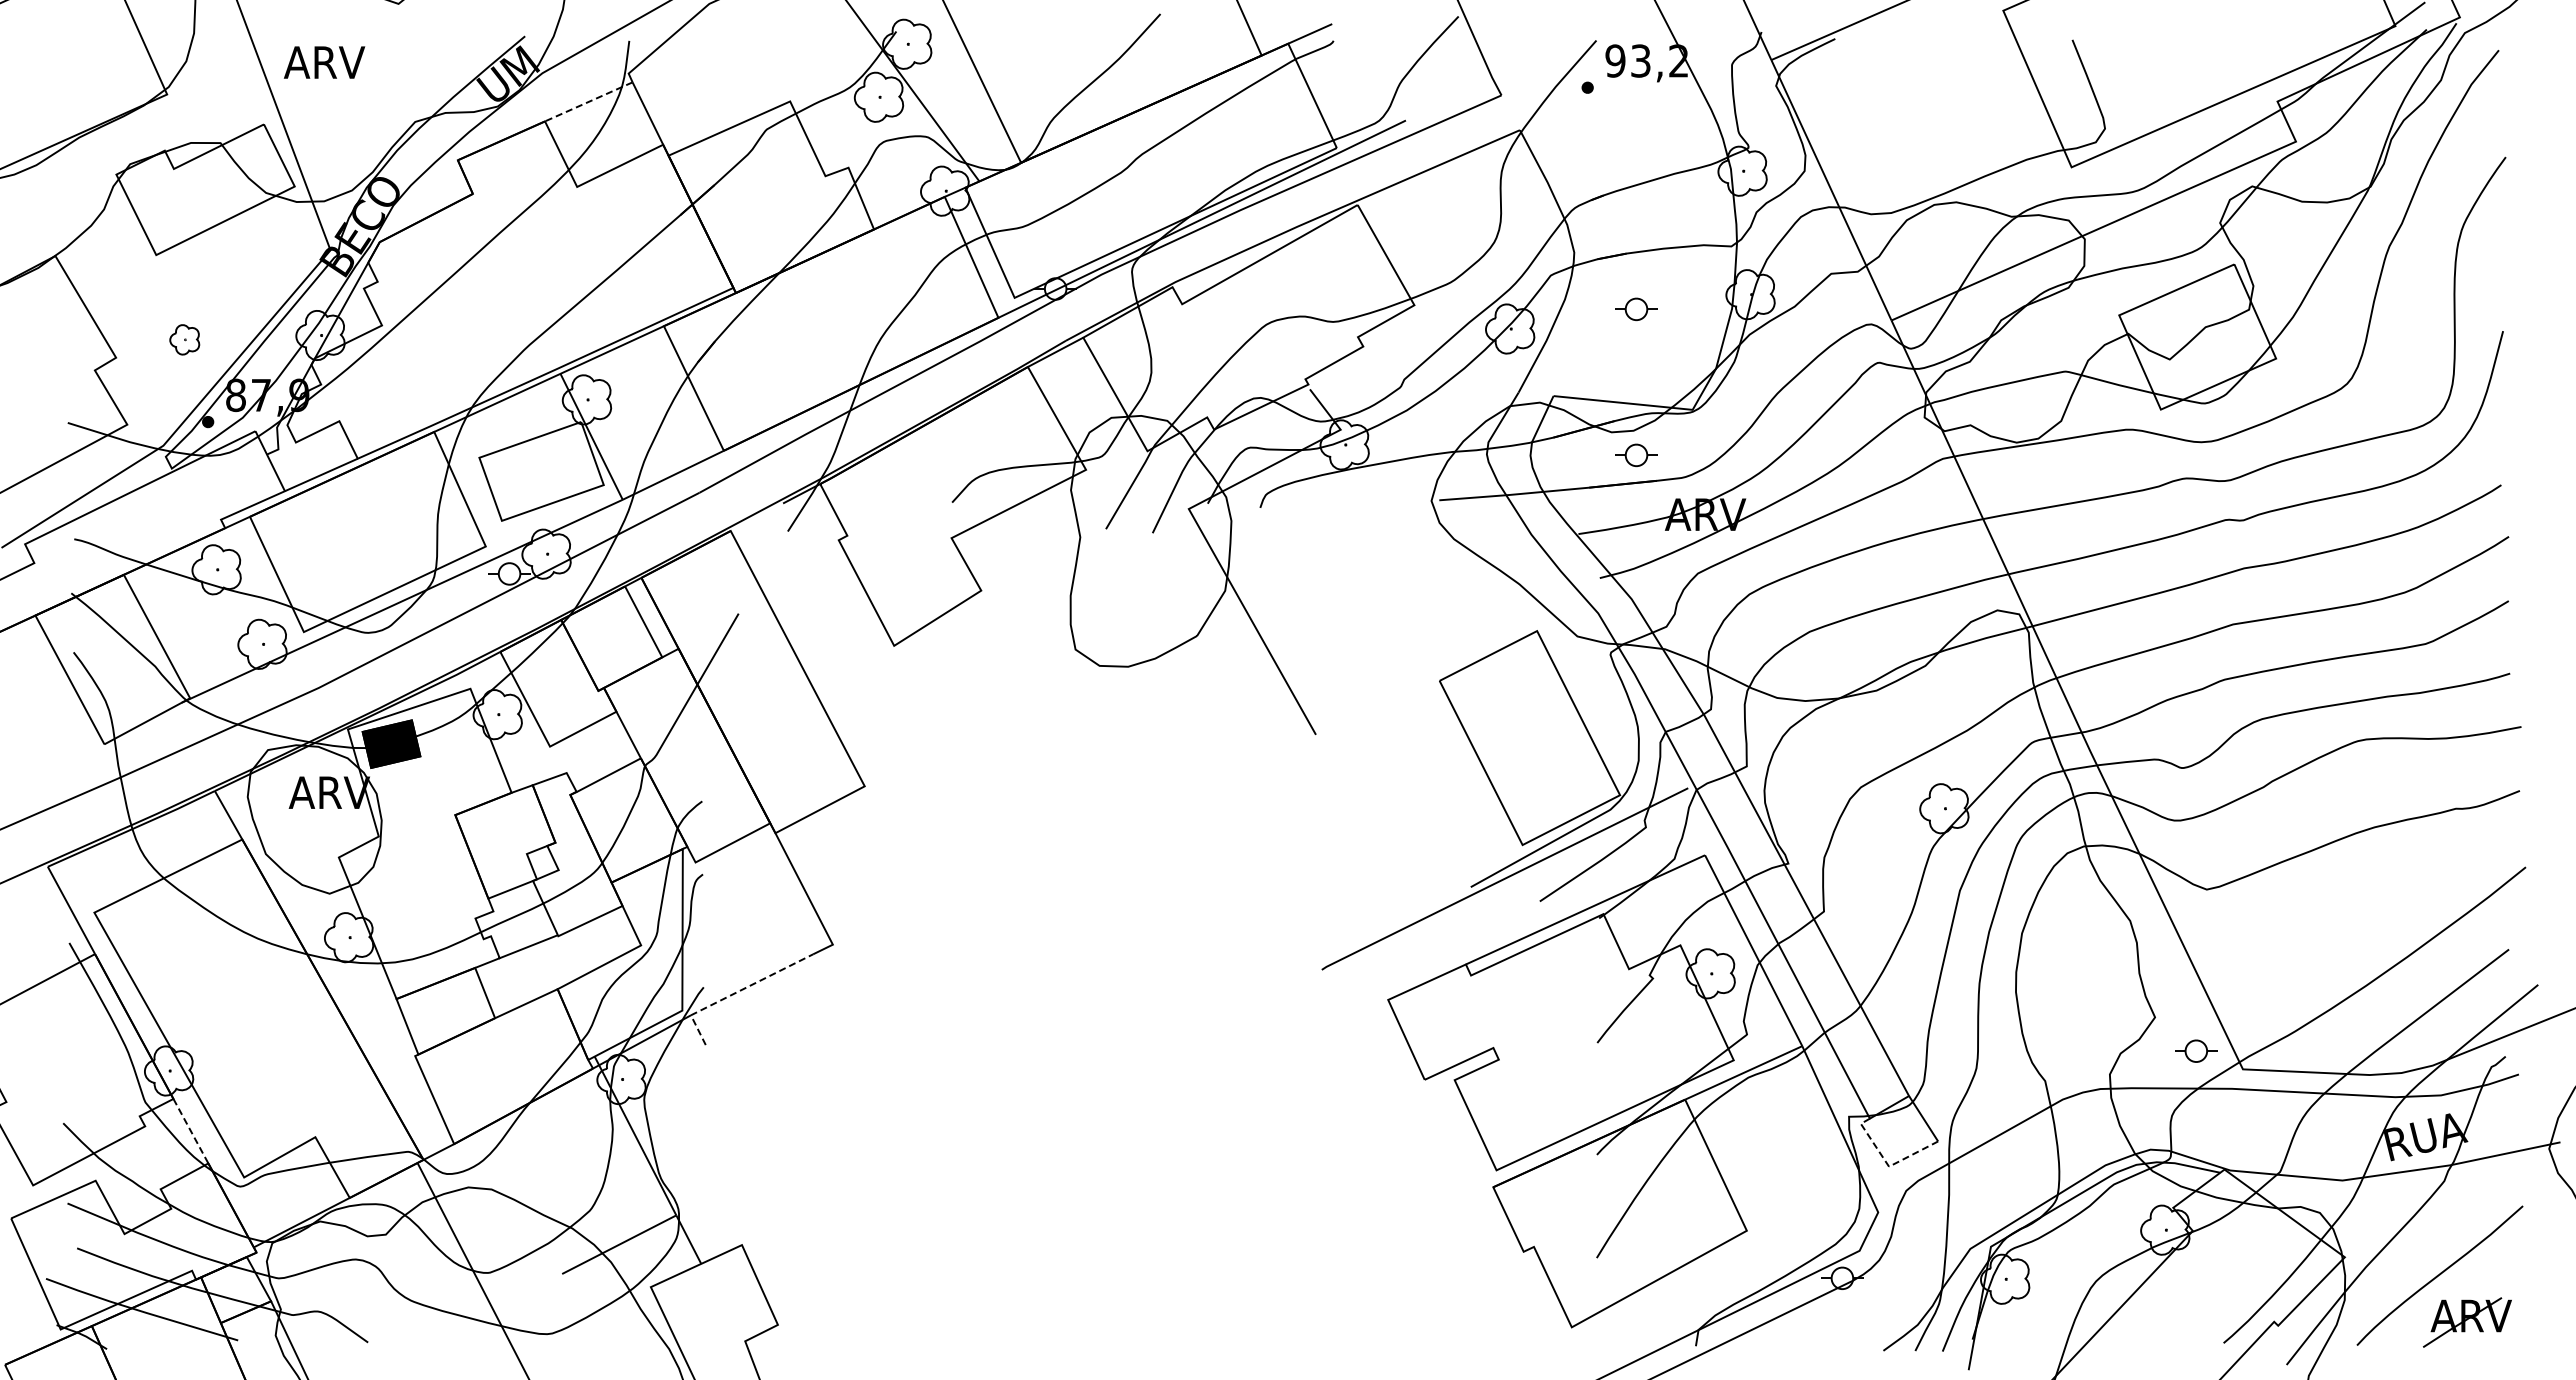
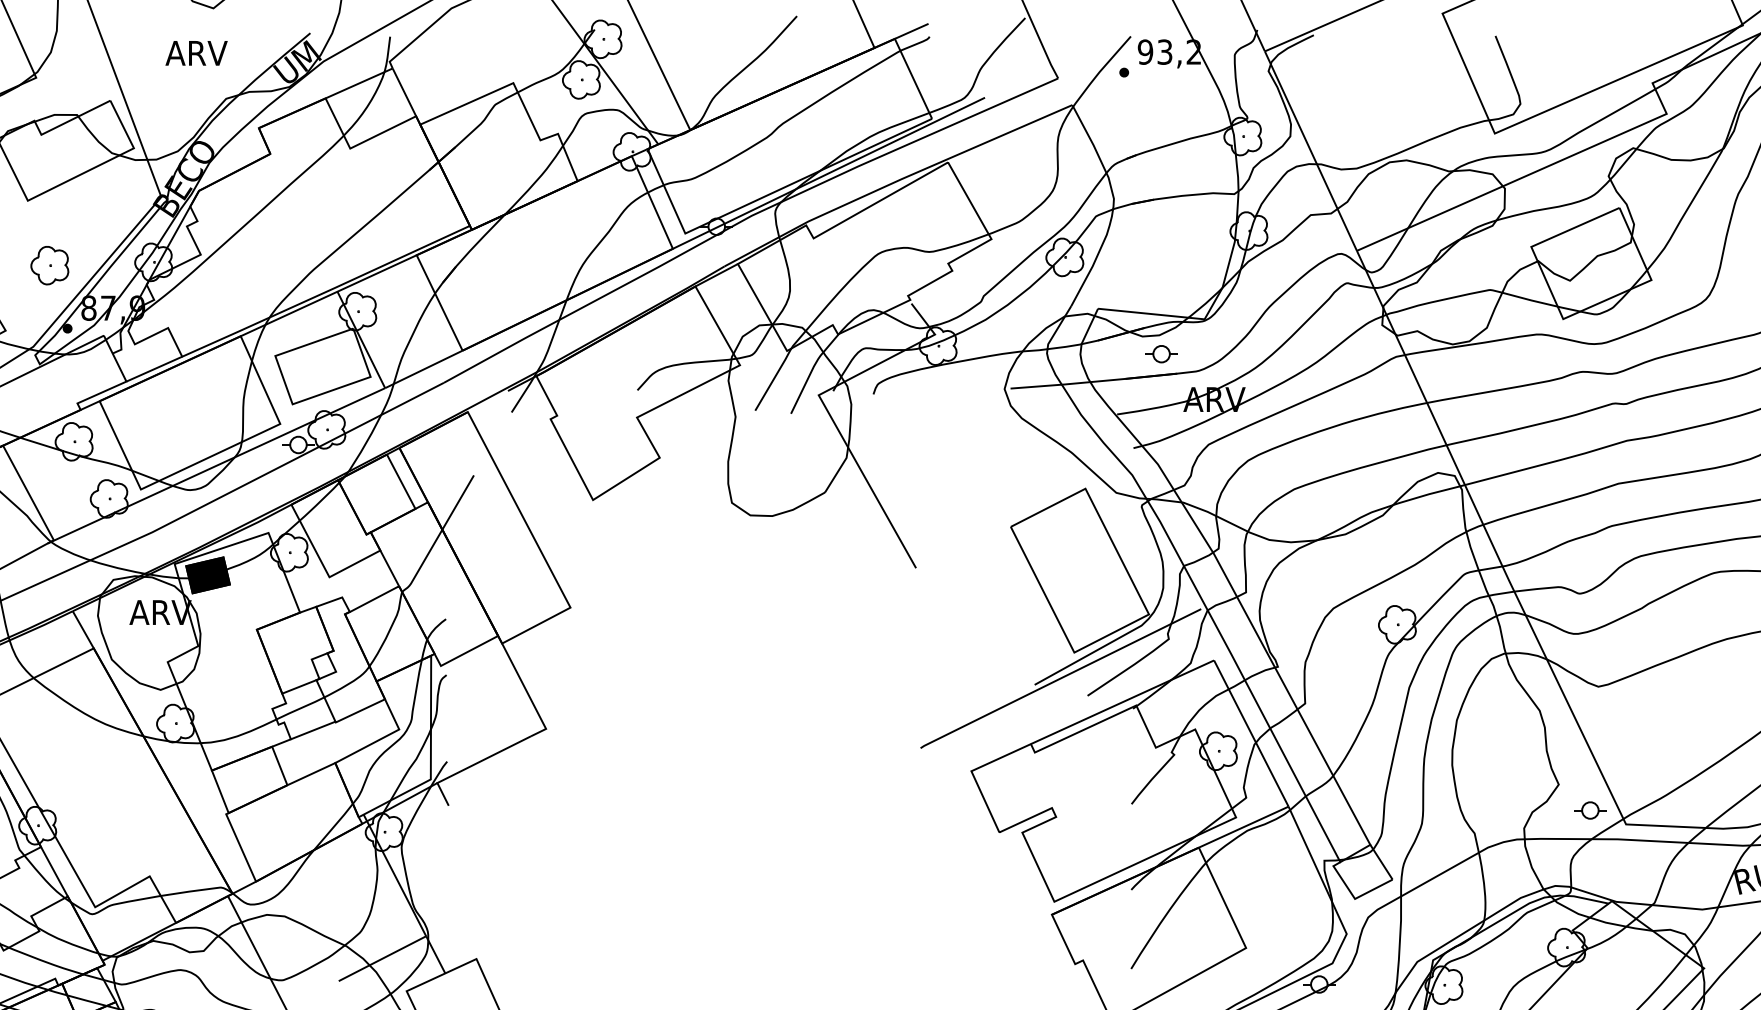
text: (324, 62) -> (196, 53), moved
line: (588, 101) -> (358, 83), dashed -> solid
part: (1636, 309) -> (1161, 242), removed
part: (184, 339) -> (49, 265), size x1.67
line: (736, 992) -> (472, 765), dashed -> solid
line: (190, 1131) -> (54, 872), dashed -> solid
line: (1887, 1164) -> (1353, 897), dashed -> solid

